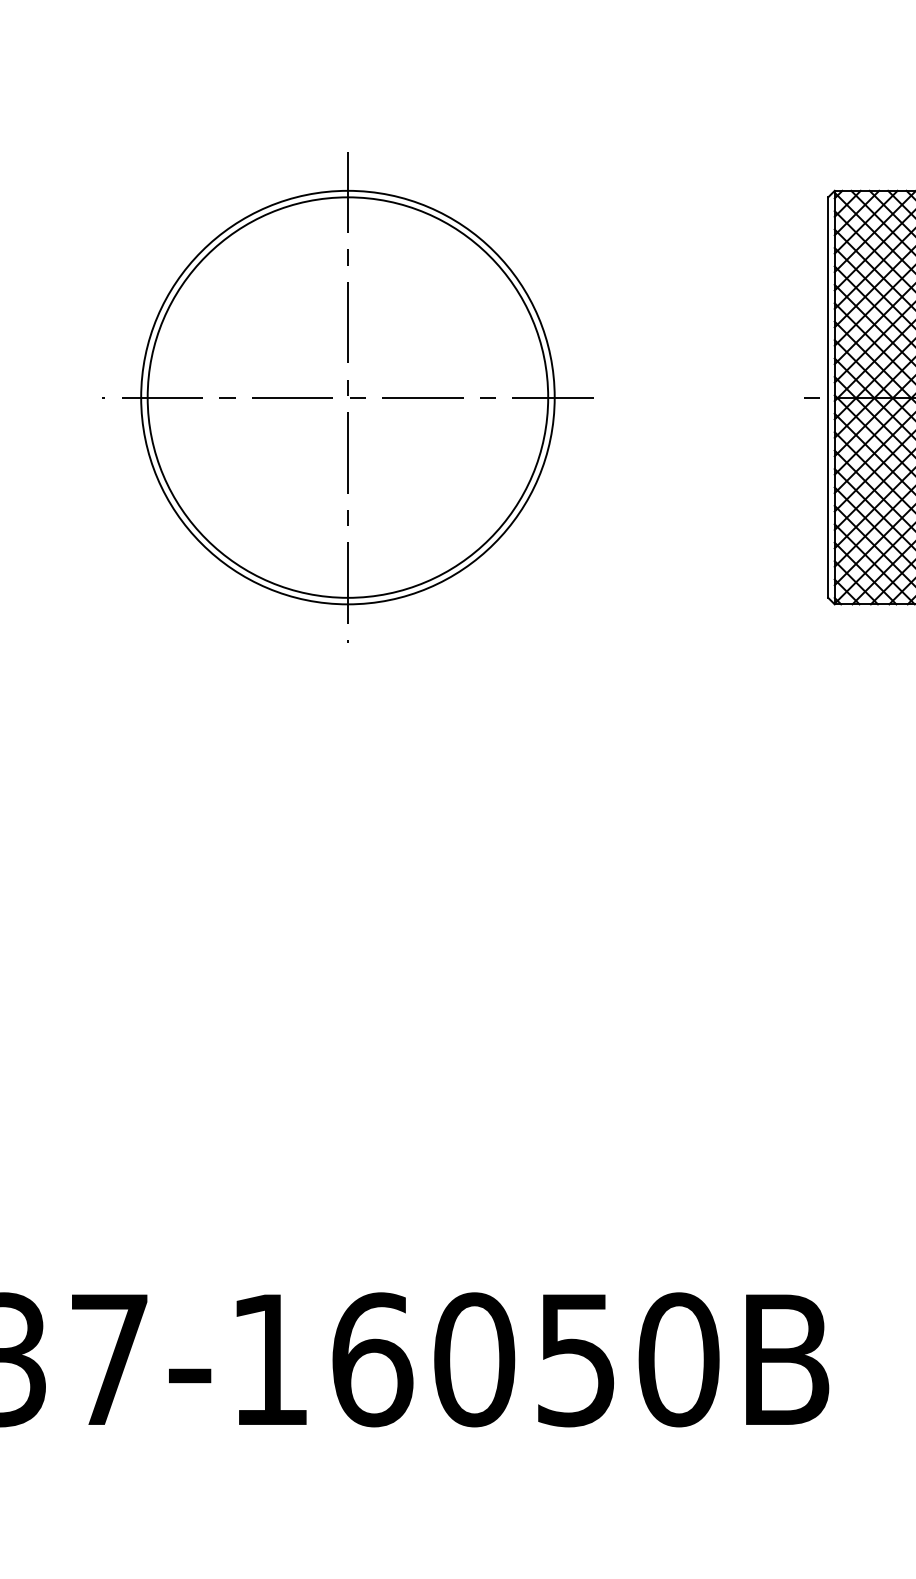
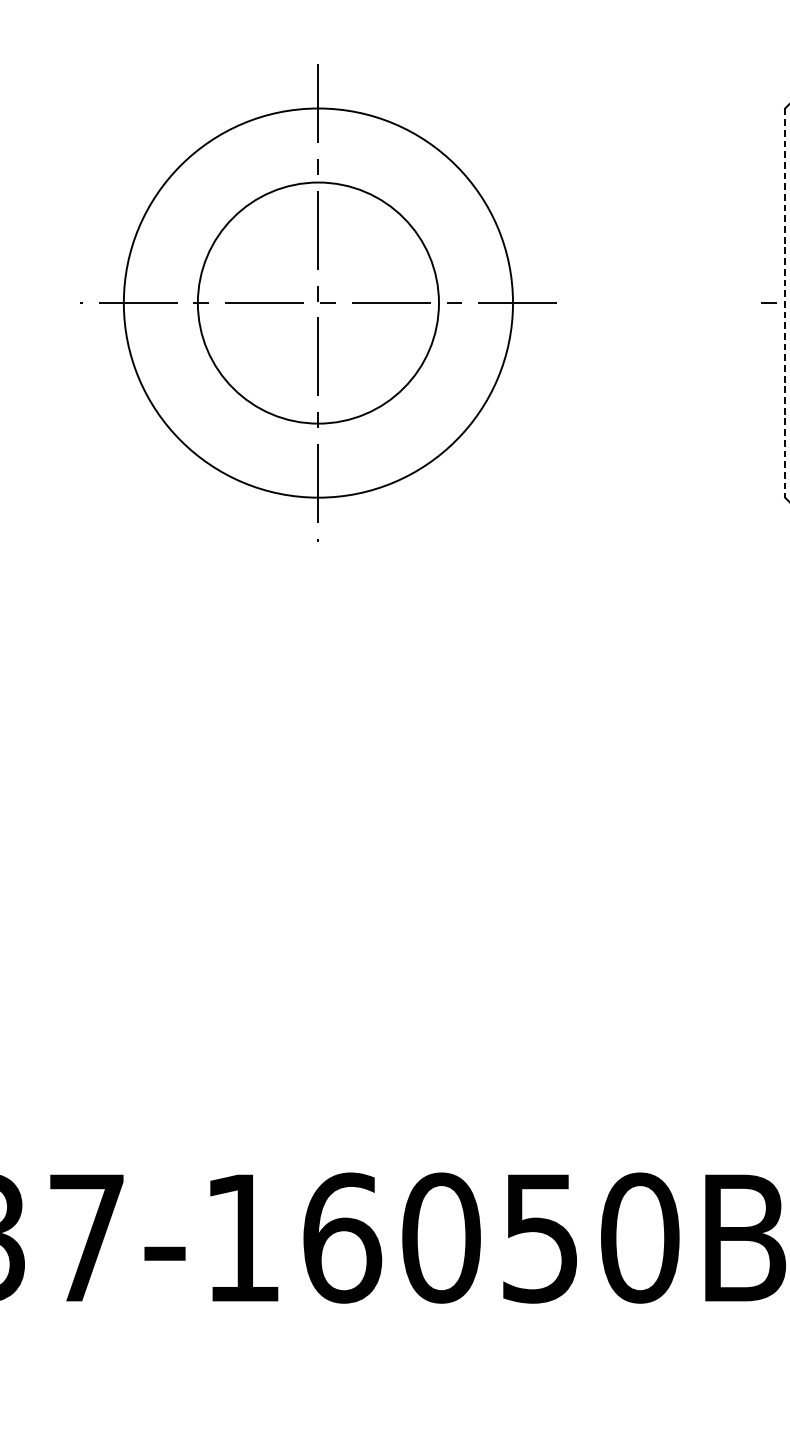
circle: (347, 397) -> (318, 302), size x0.6
line: (828, 398) -> (785, 303), solid -> dashed

